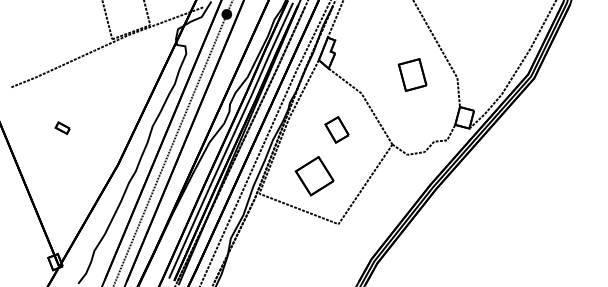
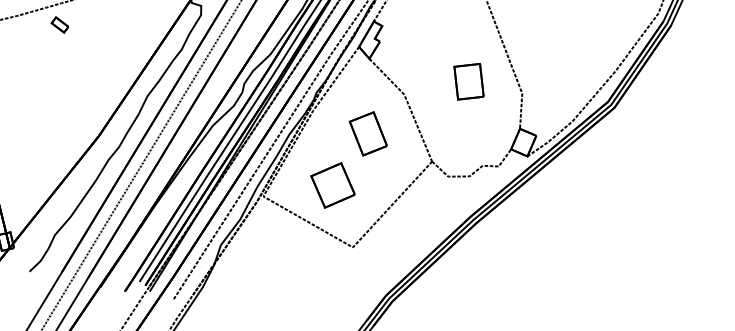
part: (62, 127) -> (59, 24), moved
part: (336, 129) -> (367, 133), size x1.43

